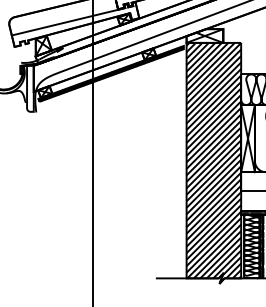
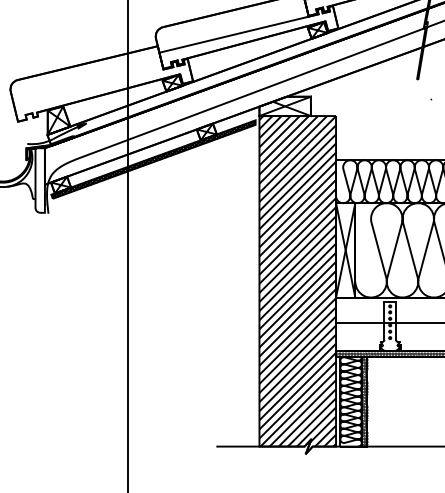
line: (64, 22) -> (88, 87), removed

